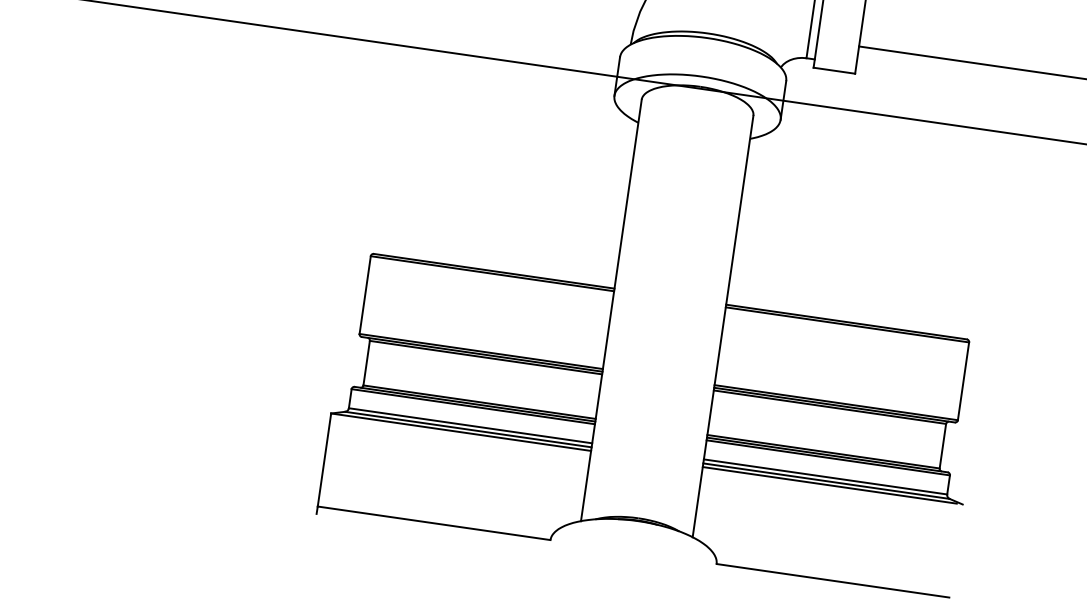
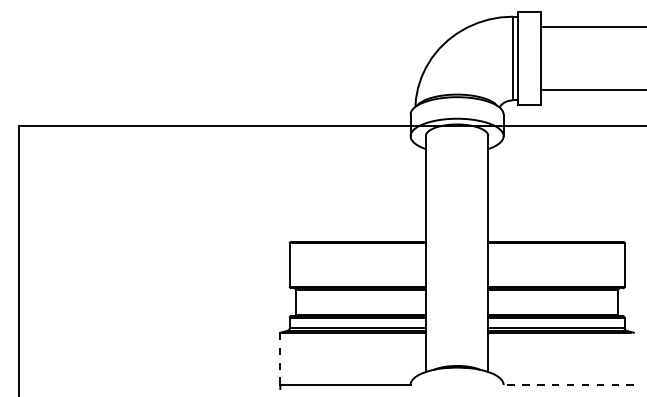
line: (324, 461) -> (280, 359), solid -> dashed
line: (832, 580) -> (568, 384), solid -> dashed

